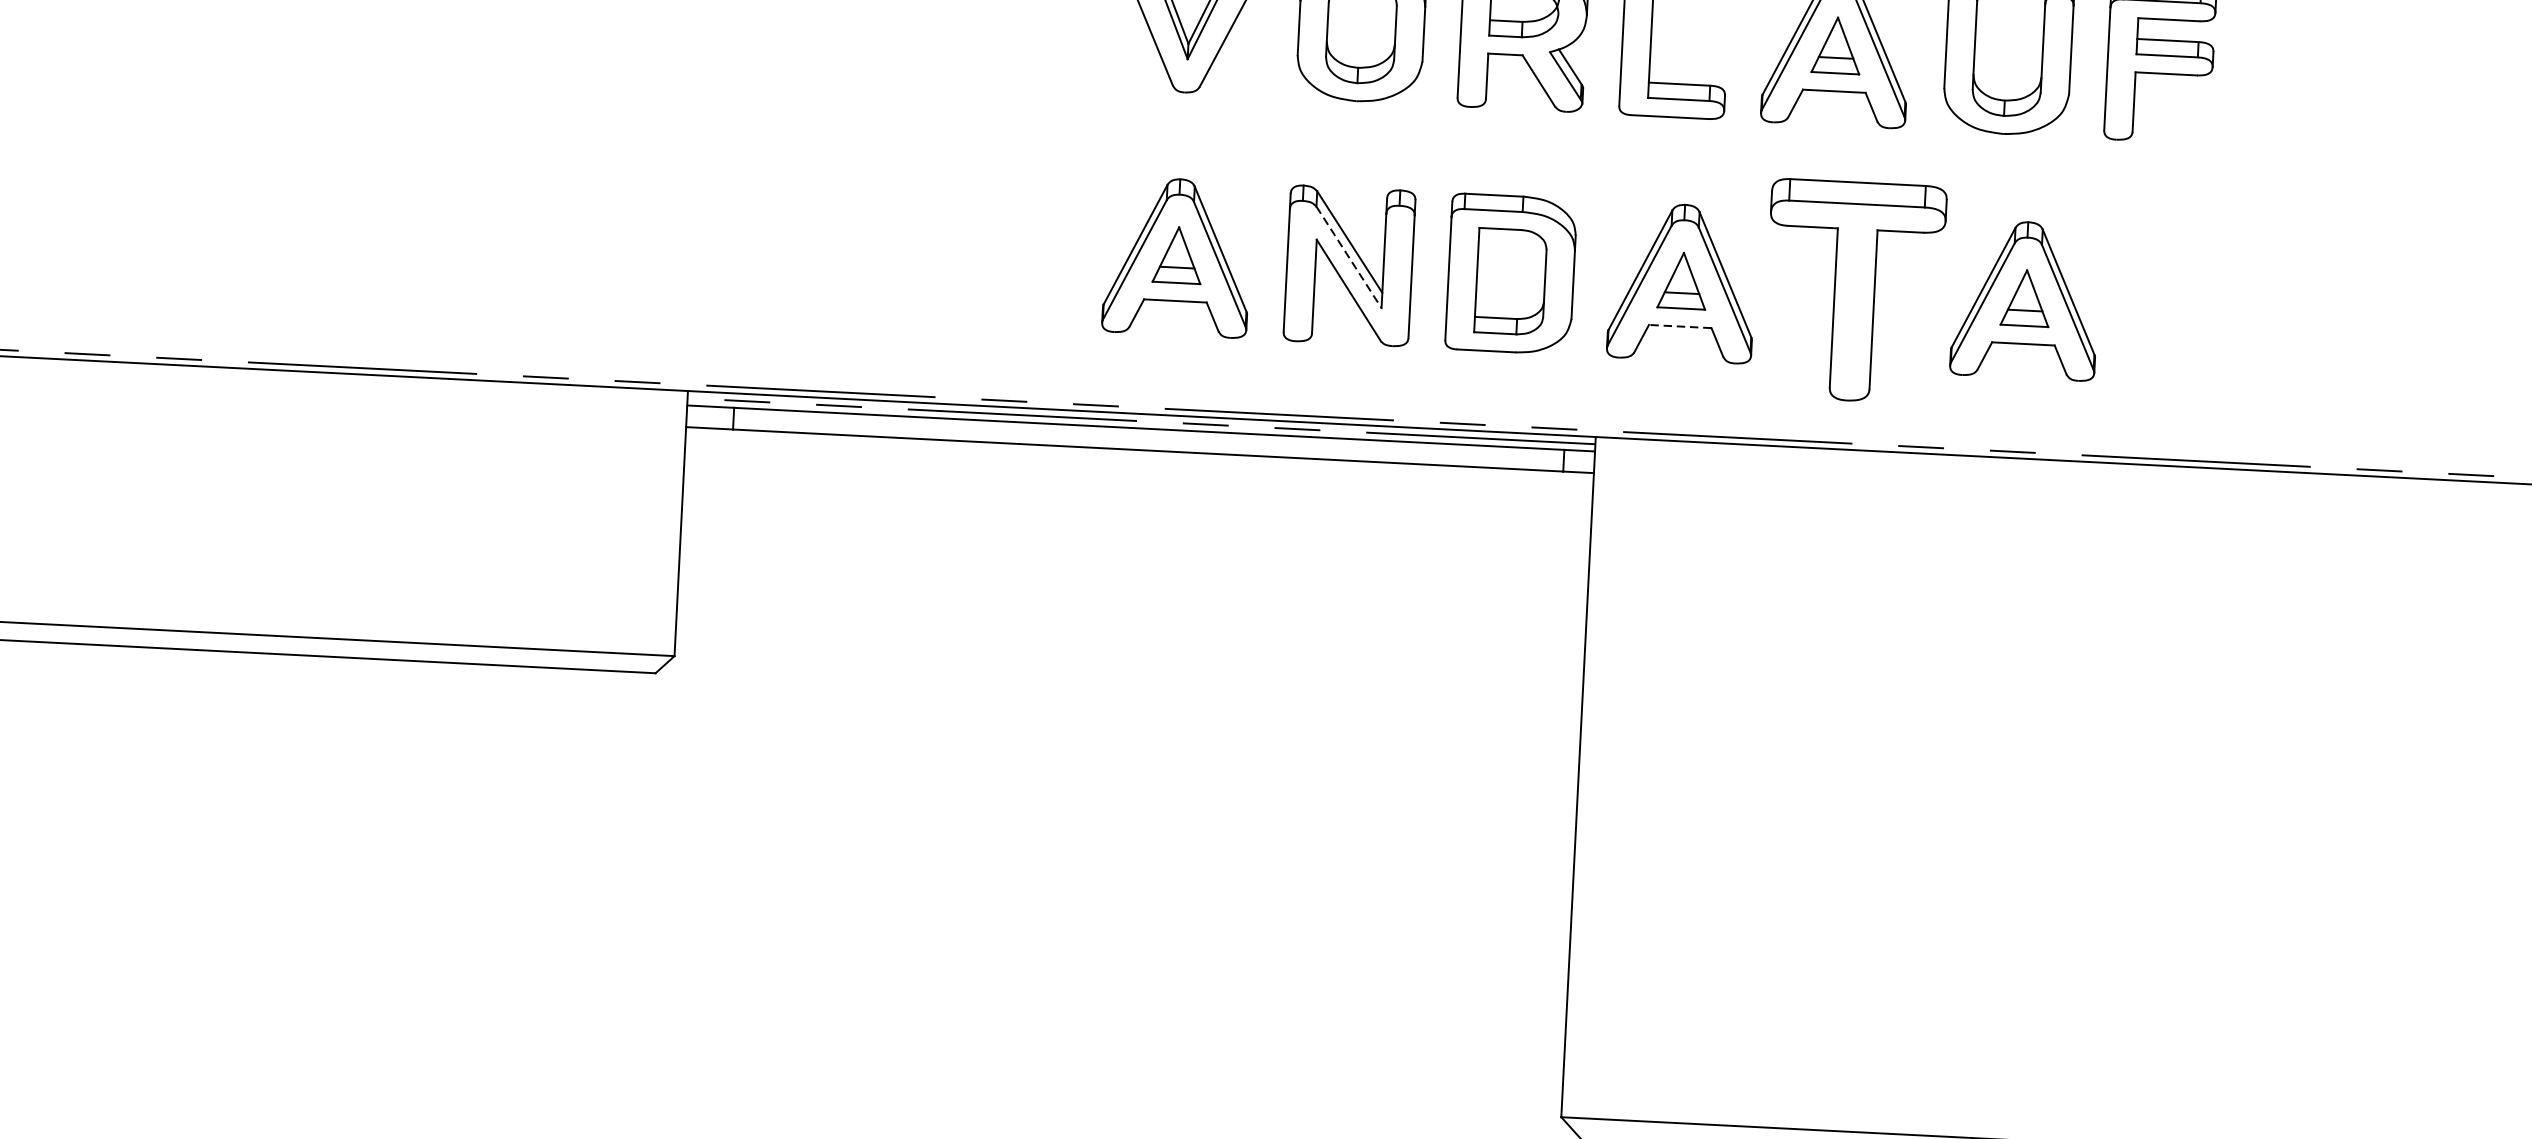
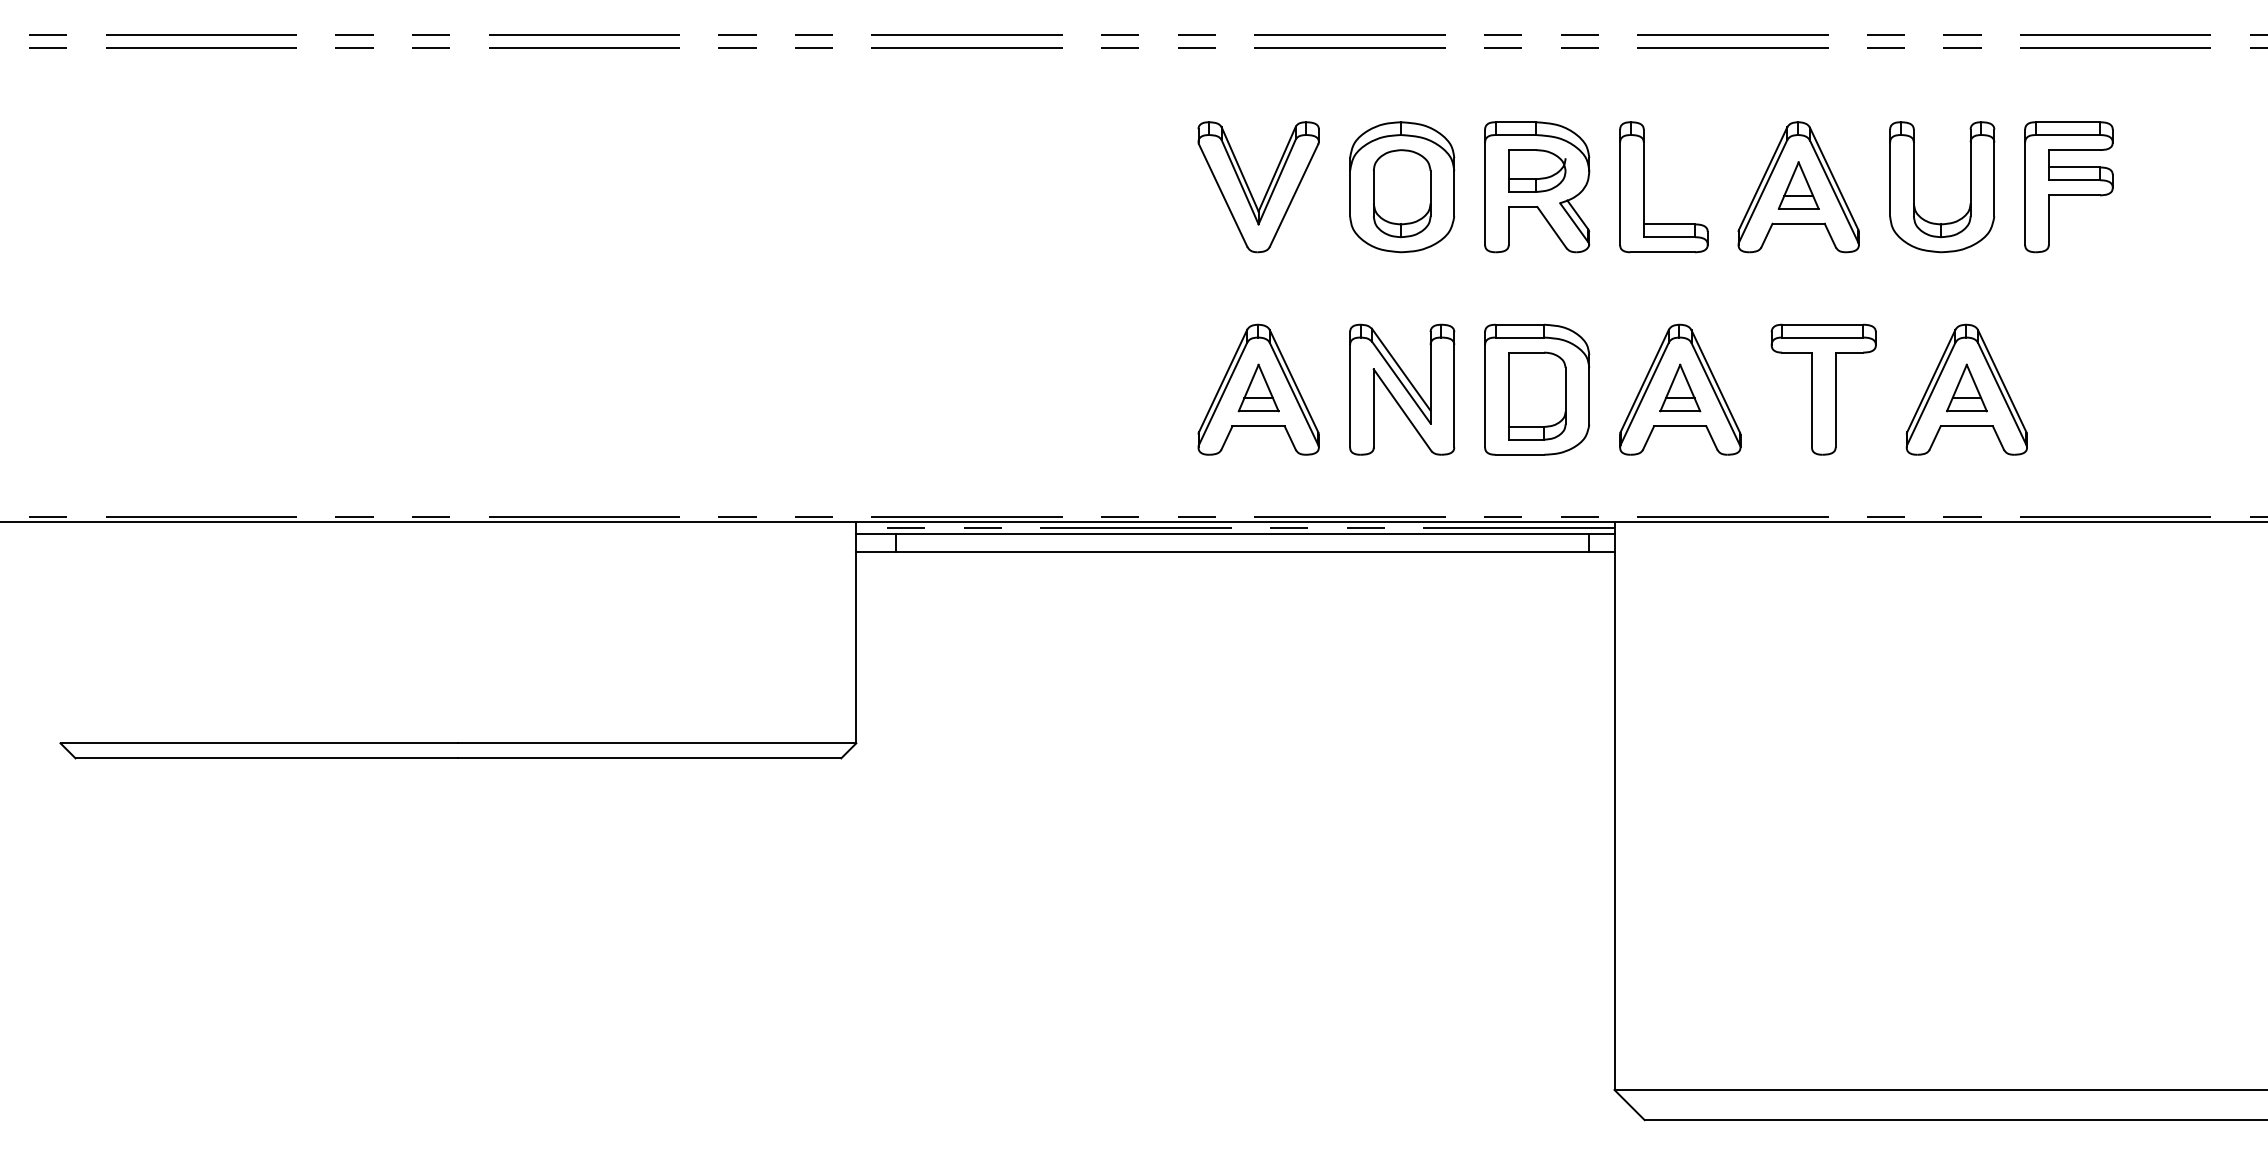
line: (1349, 258) -> (1401, 383), dashed -> solid
part: (1854, 291) -> (1823, 389), size x0.71
line: (1679, 326) -> (1679, 426), dashed -> solid

